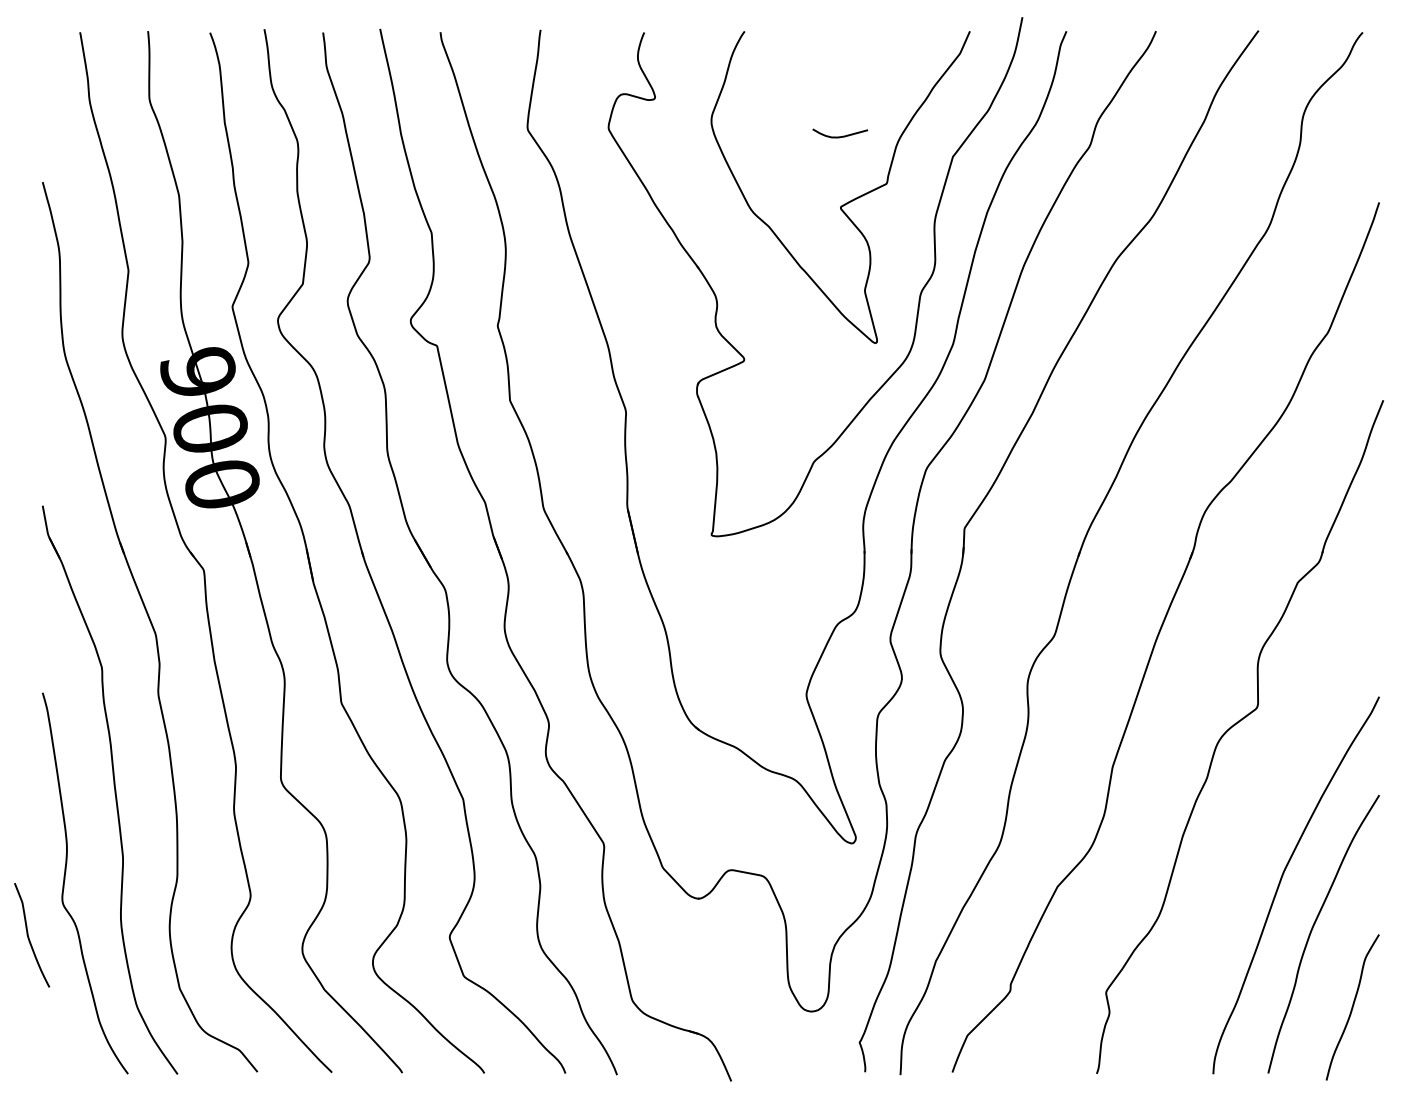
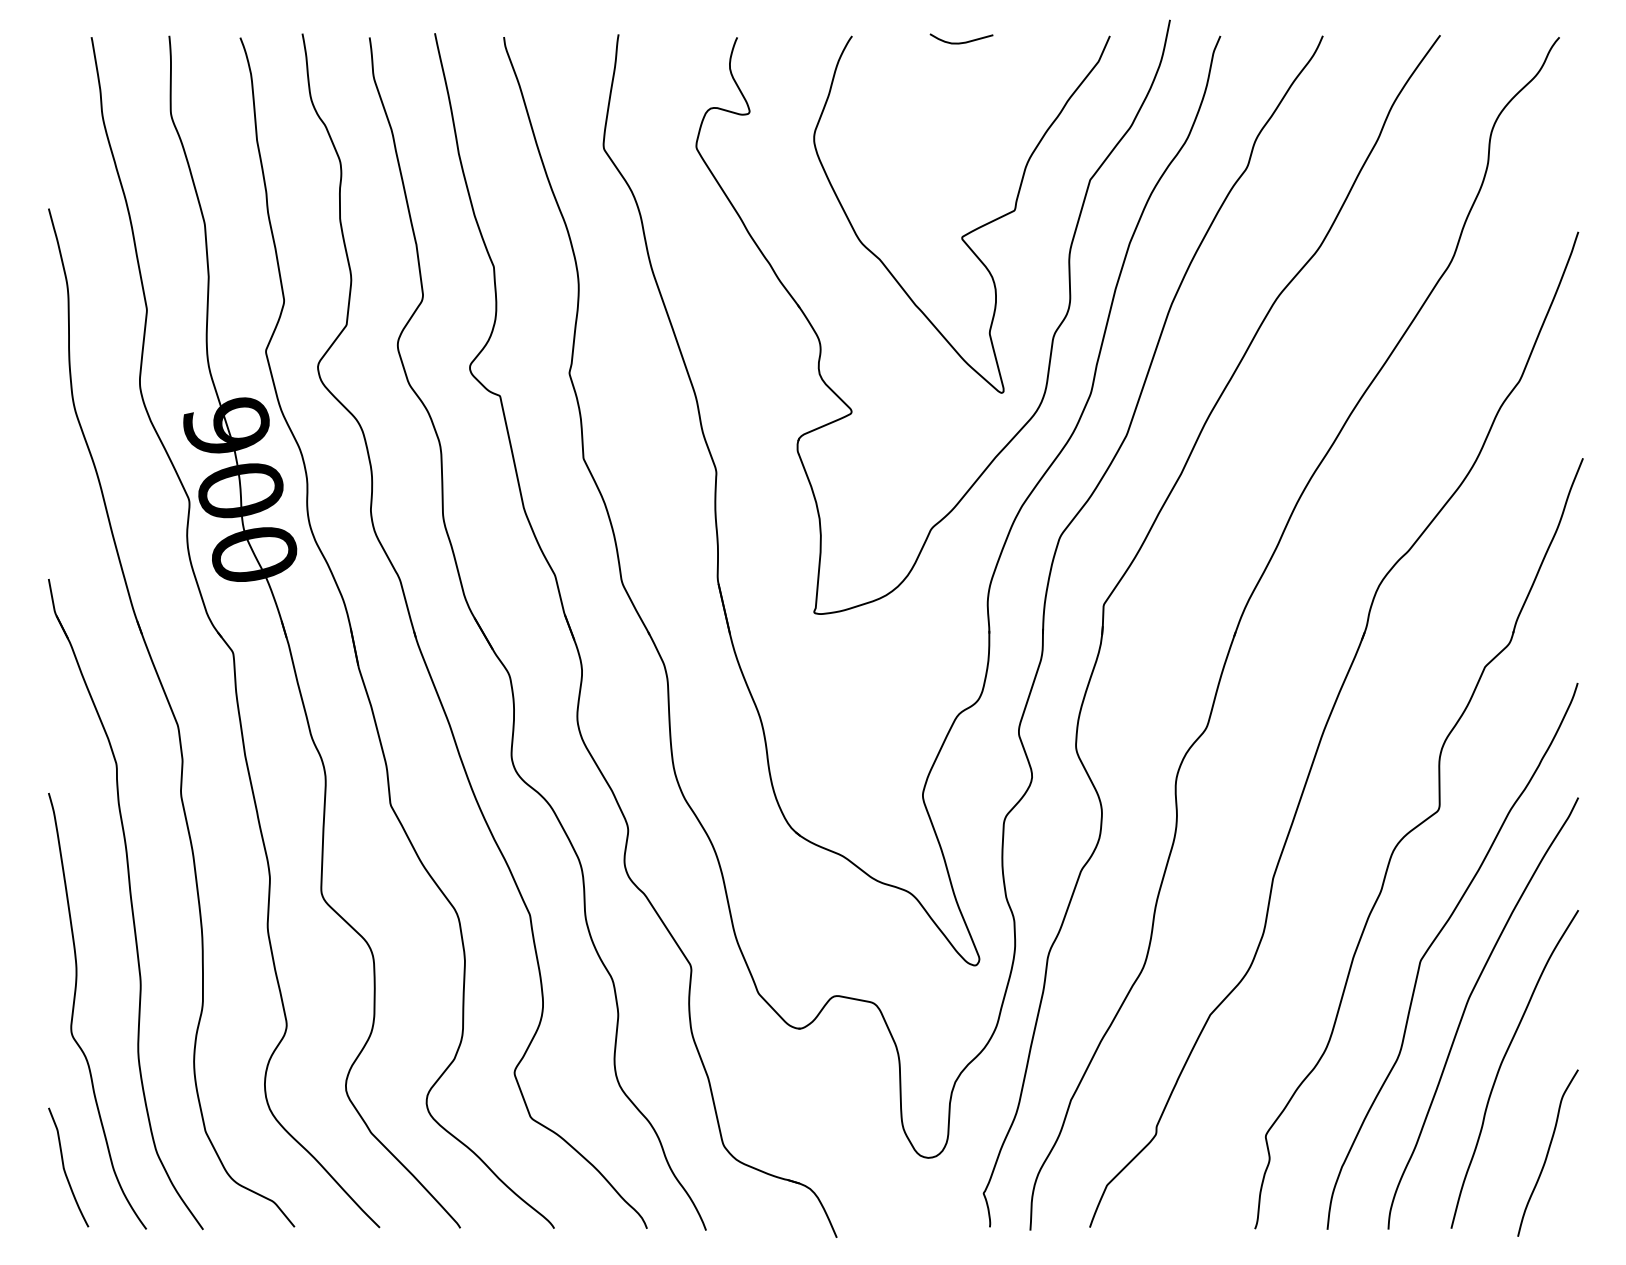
curve: (840, 136) -> (961, 42), moved
curve: (1252, 824) -> (1433, 943), added
curve: (29, 936) -> (65, 1169), moved

